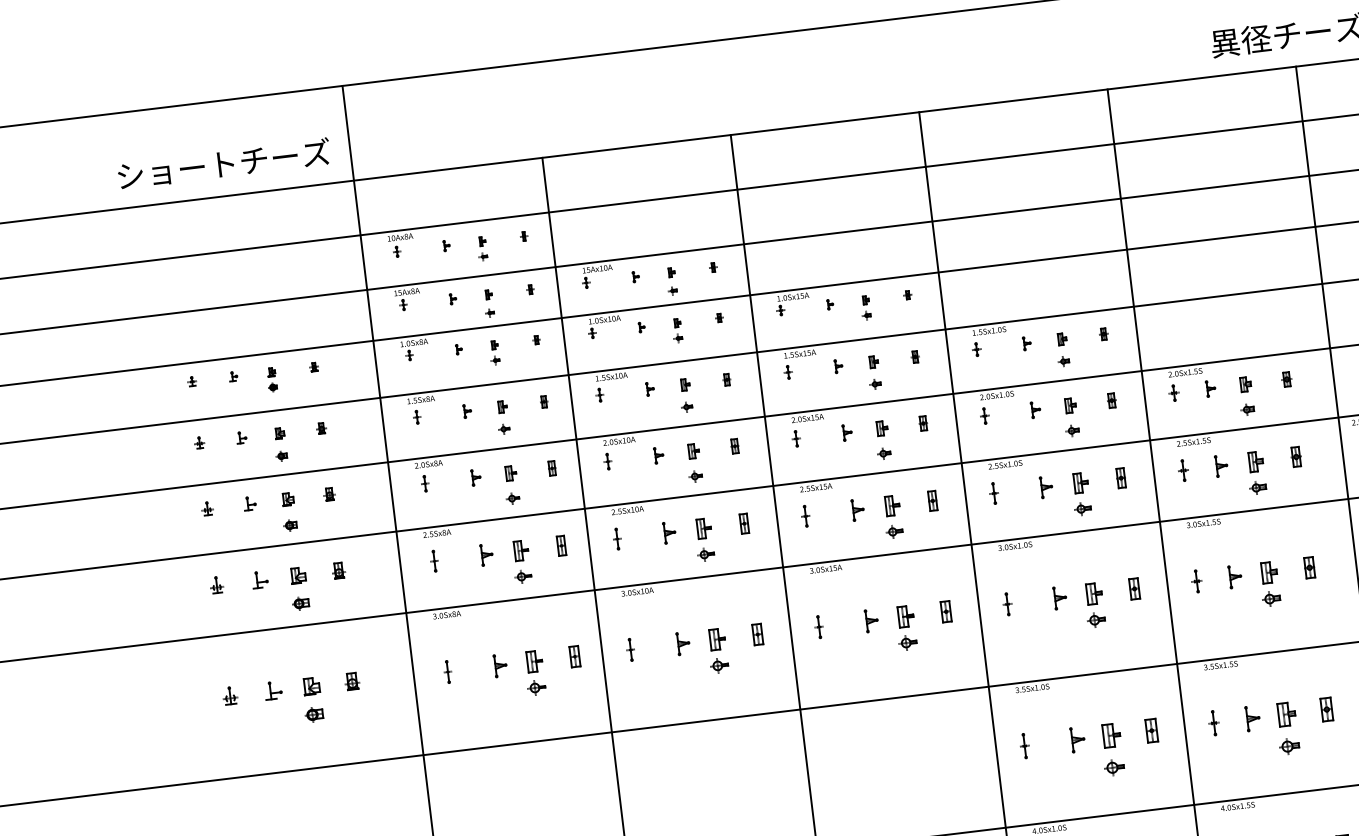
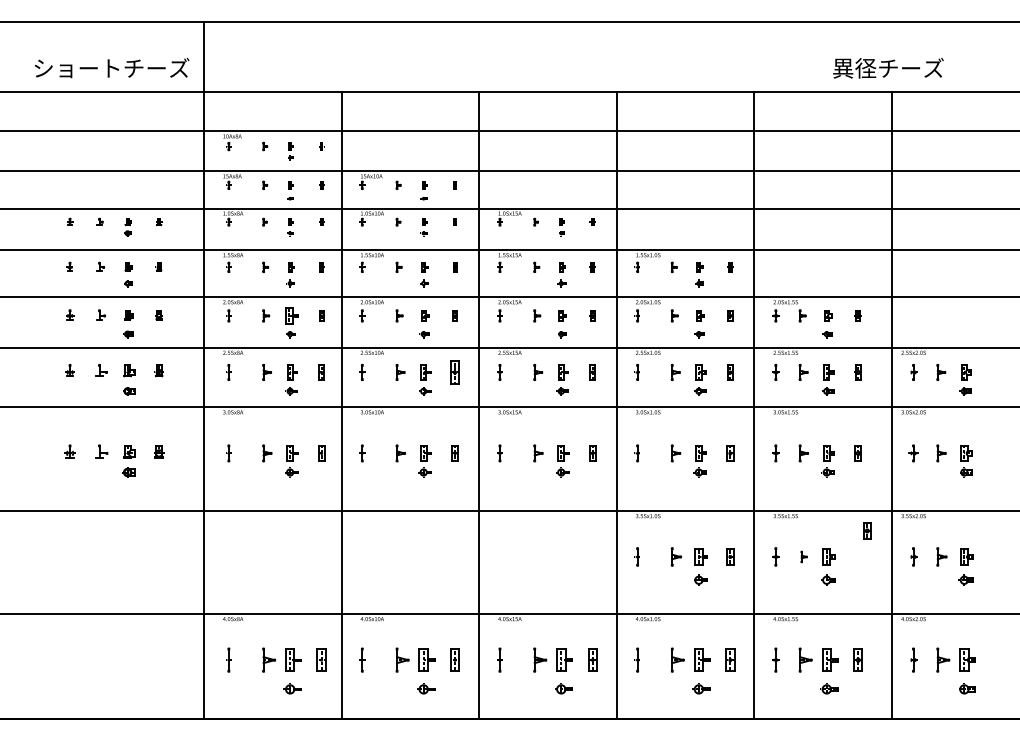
part: (510, 472) -> (291, 315), size x1.6
part: (744, 523) -> (455, 372), size x1.6
part: (1327, 708) -> (867, 530), moved
part: (1251, 717) -> (803, 556), size x0.6

